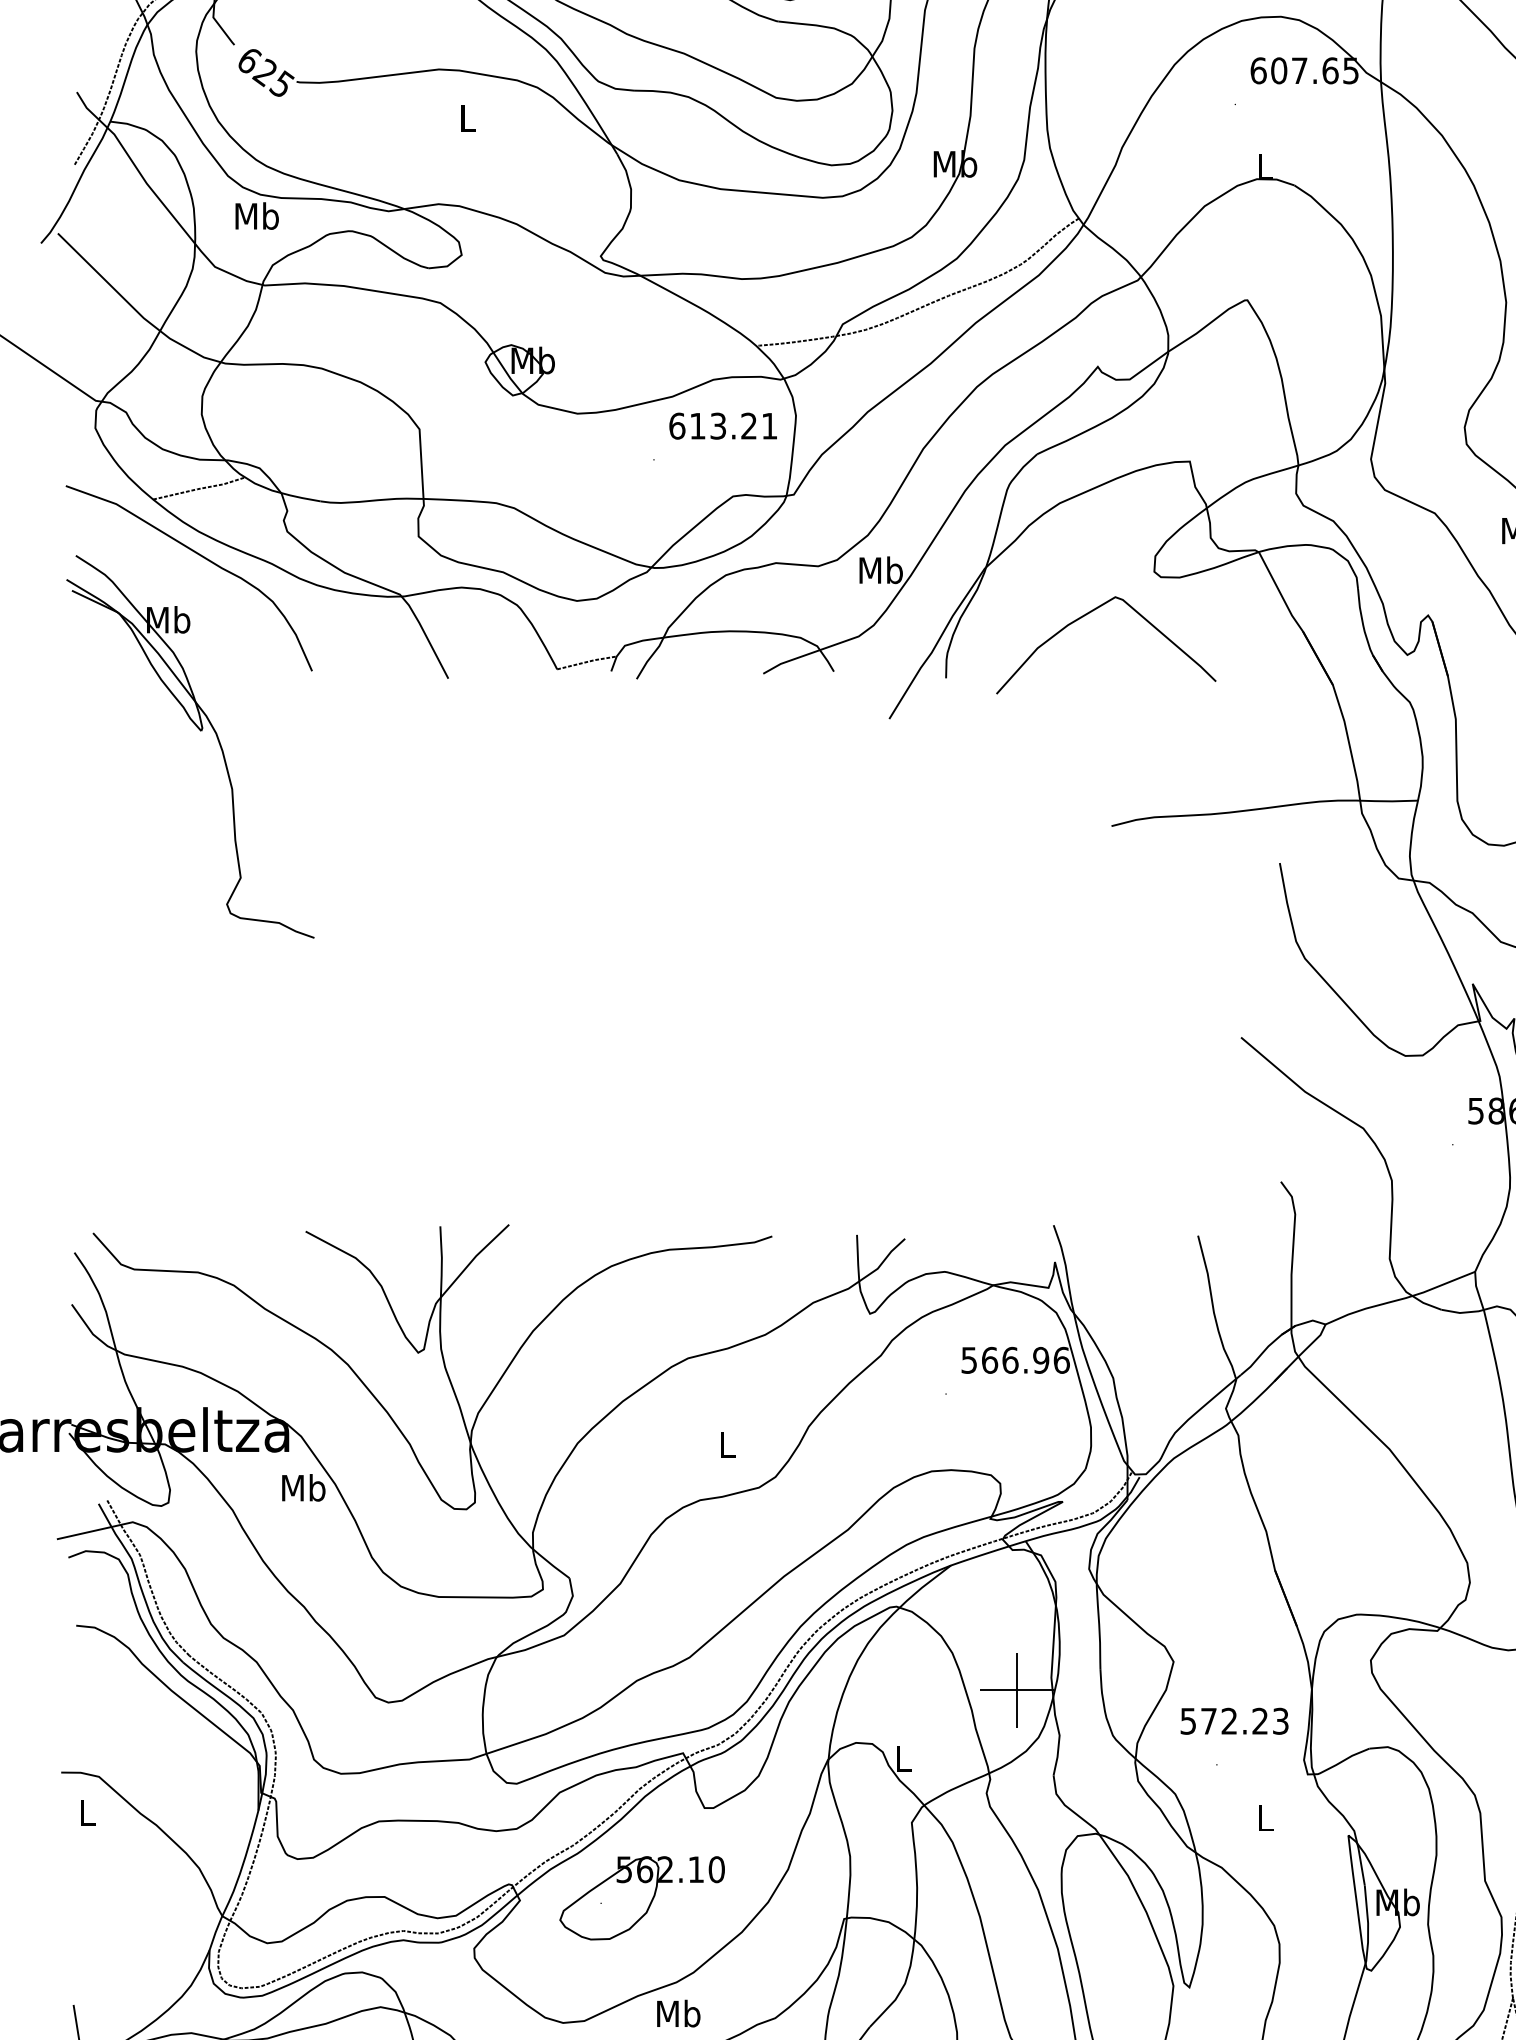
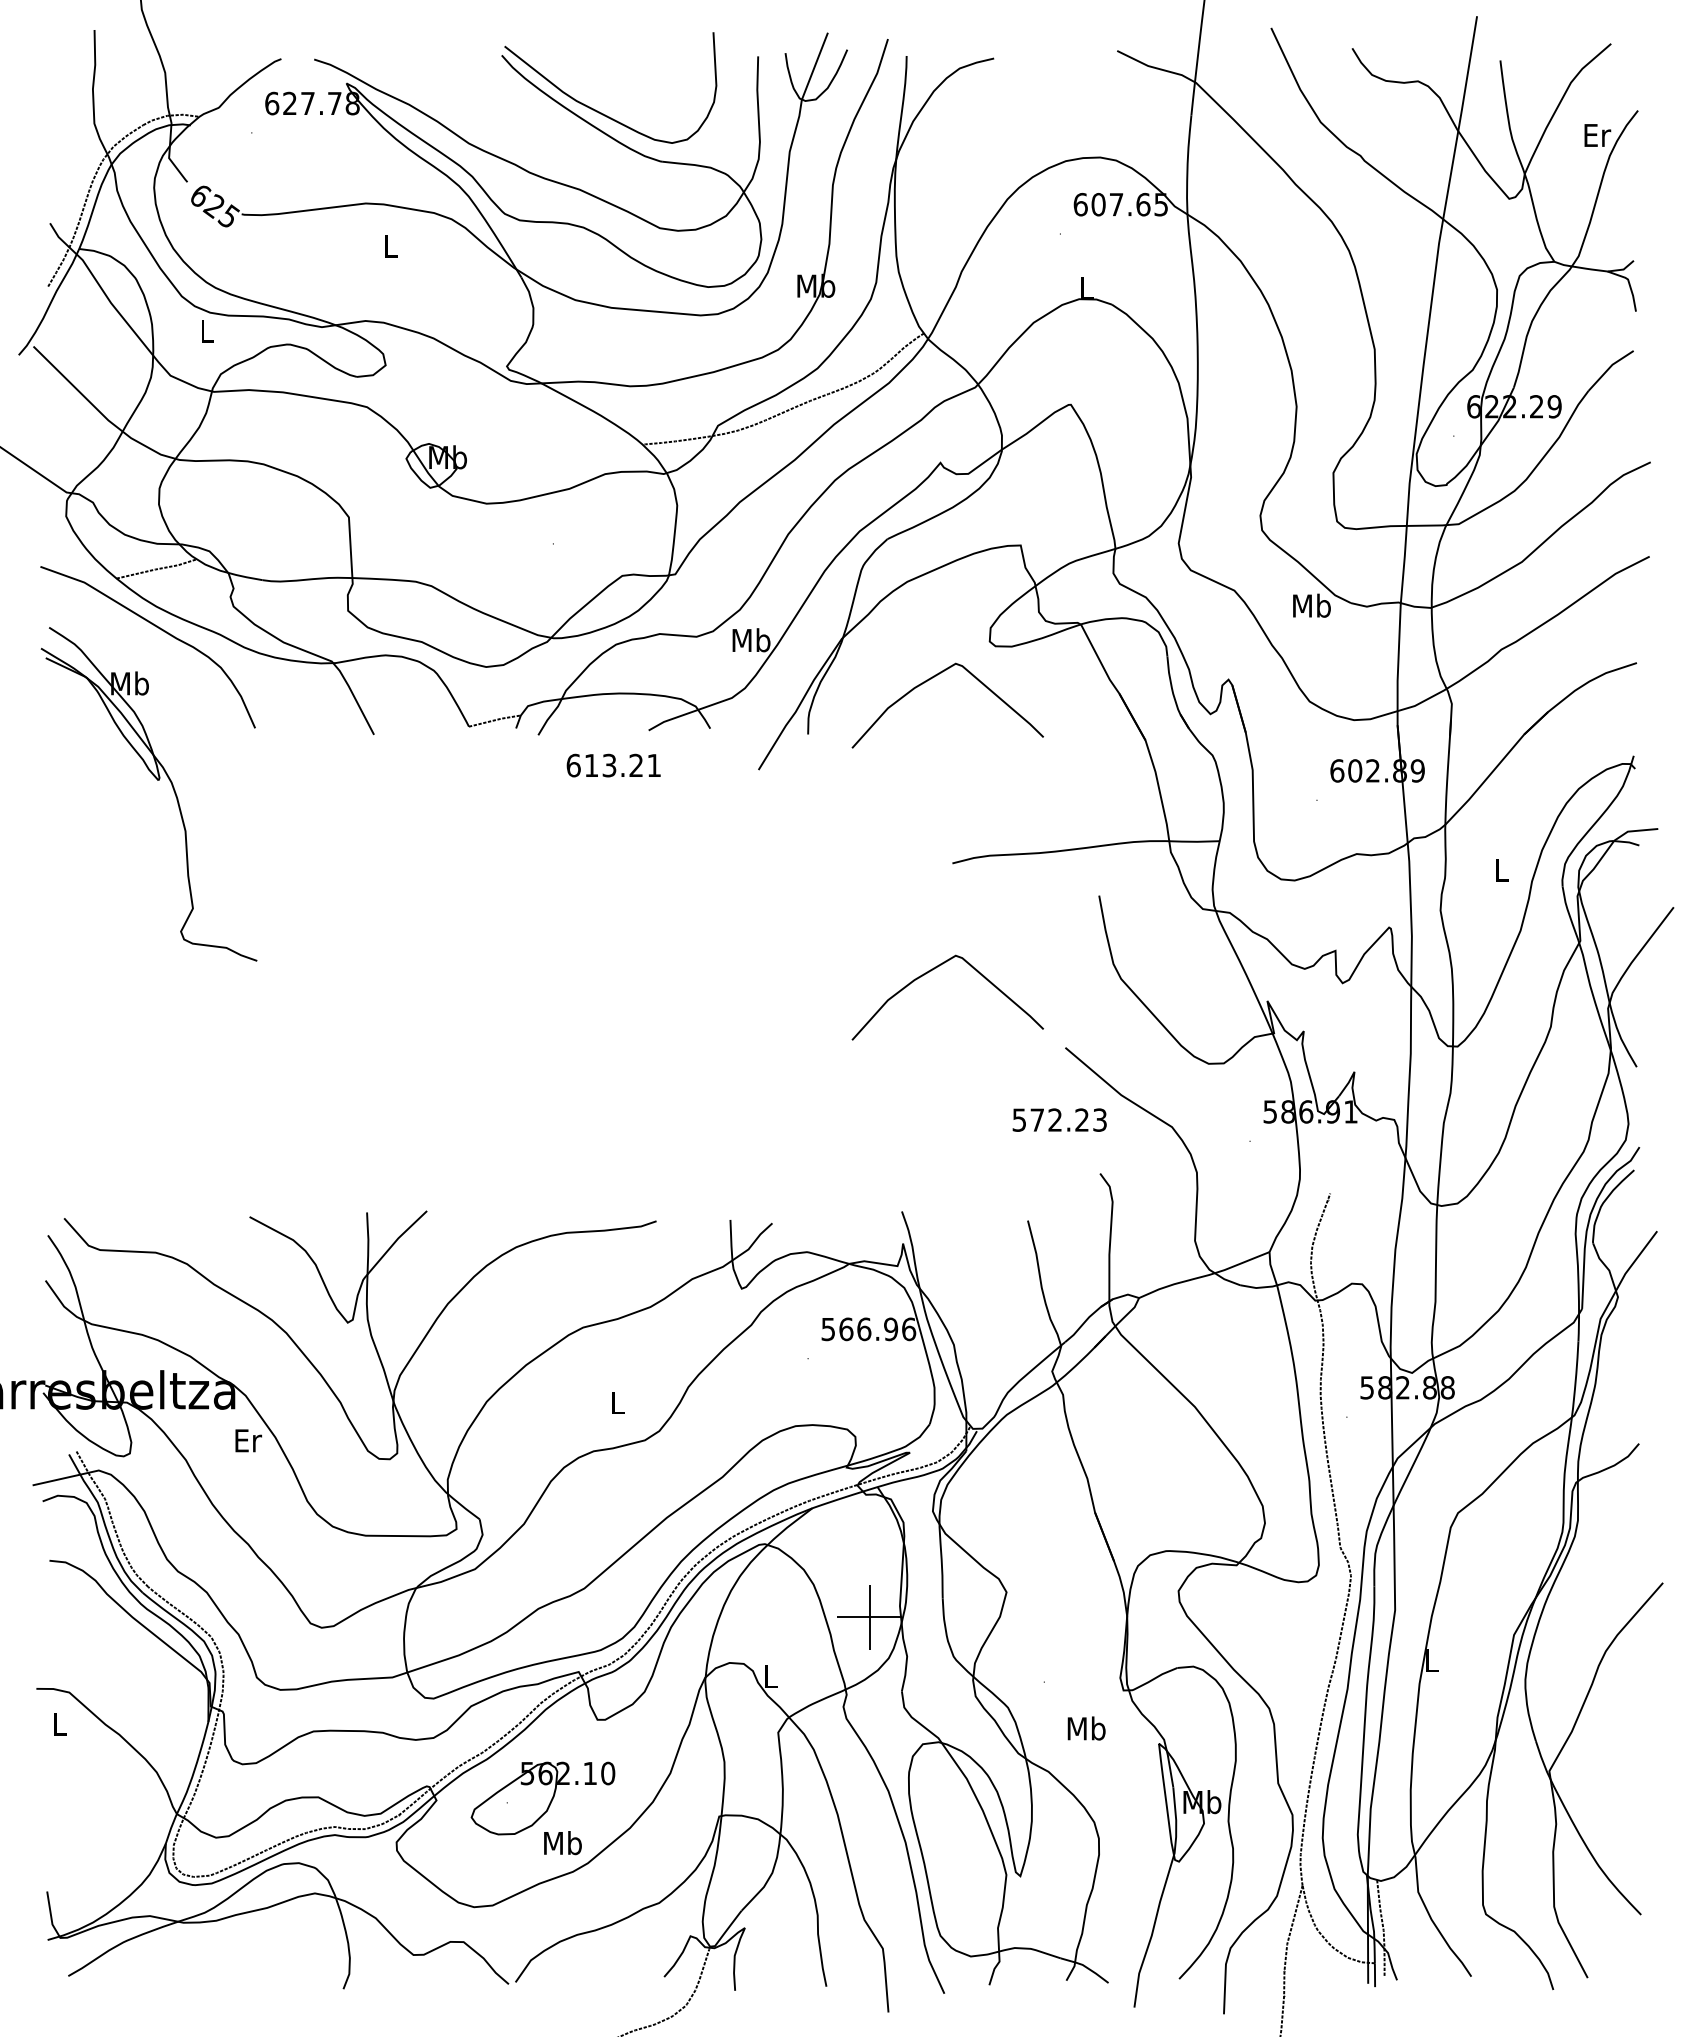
text: (257, 216) -> (207, 331), Mb -> L
text: (722, 426) -> (613, 765), moved
curve: (1087, 950) -> (931, 971), added
text: (303, 1487) -> (247, 1440), Mb -> Er
text: (1234, 1720) -> (1059, 1119), moved
text: (1265, 1818) -> (1086, 1728), L -> Mb
text: (678, 2014) -> (562, 1843), moved

